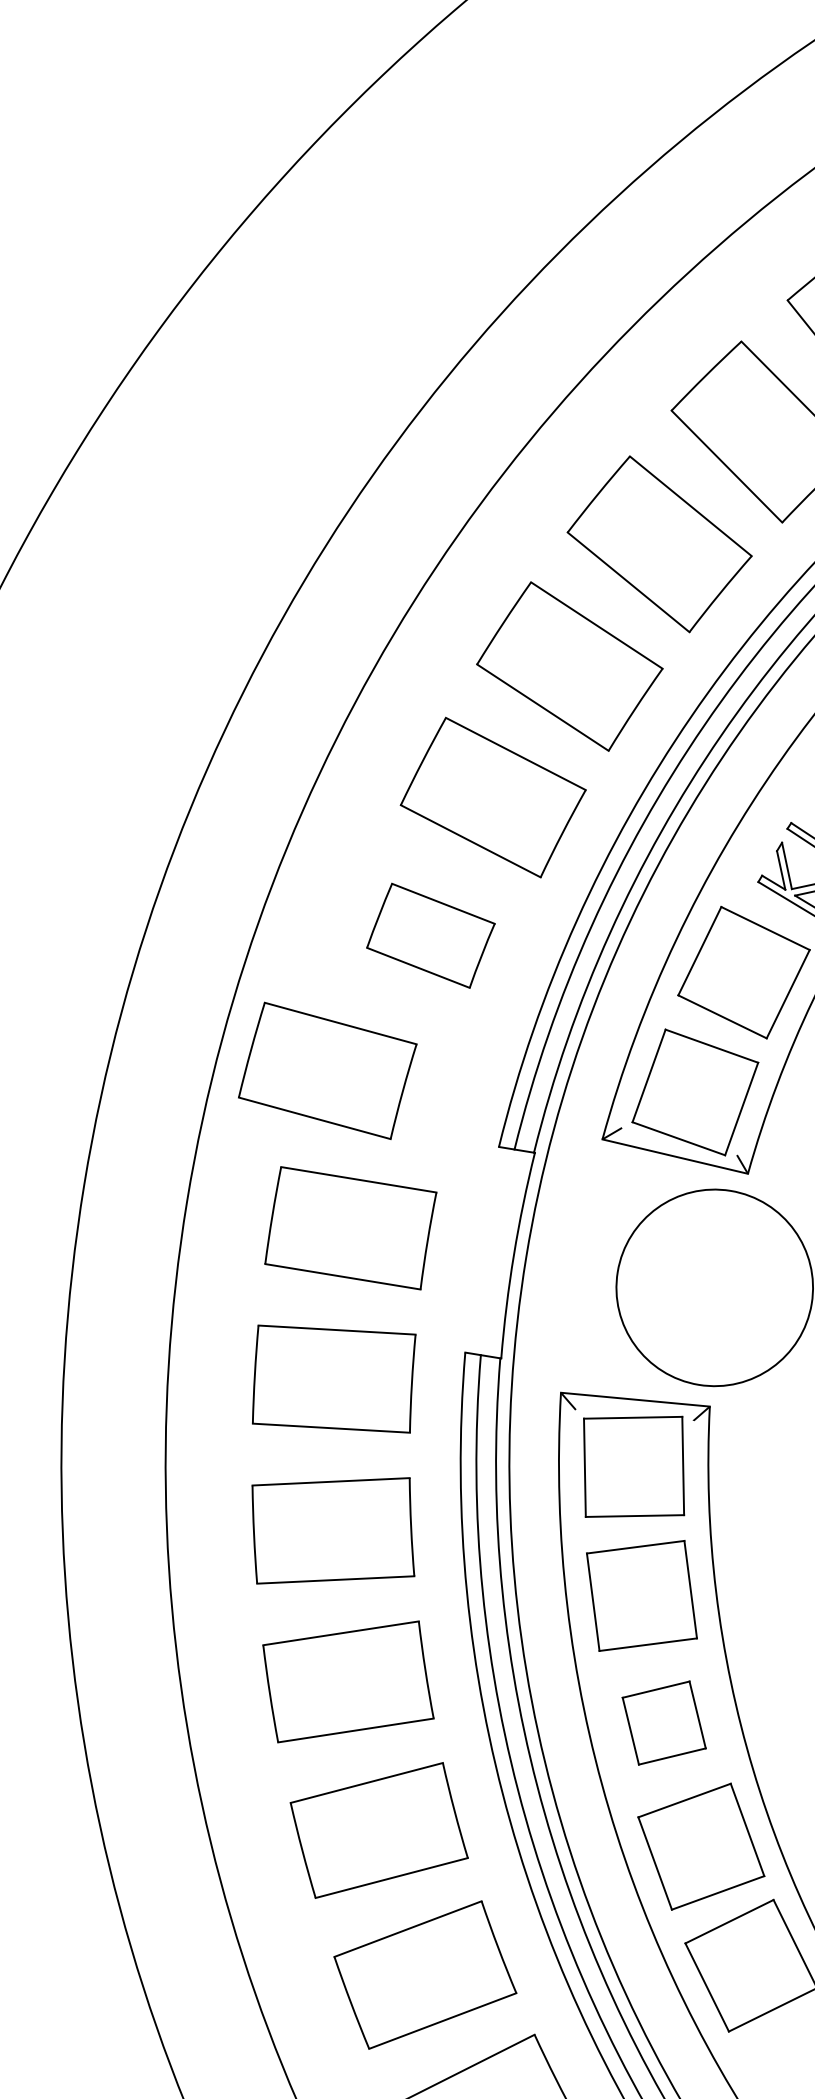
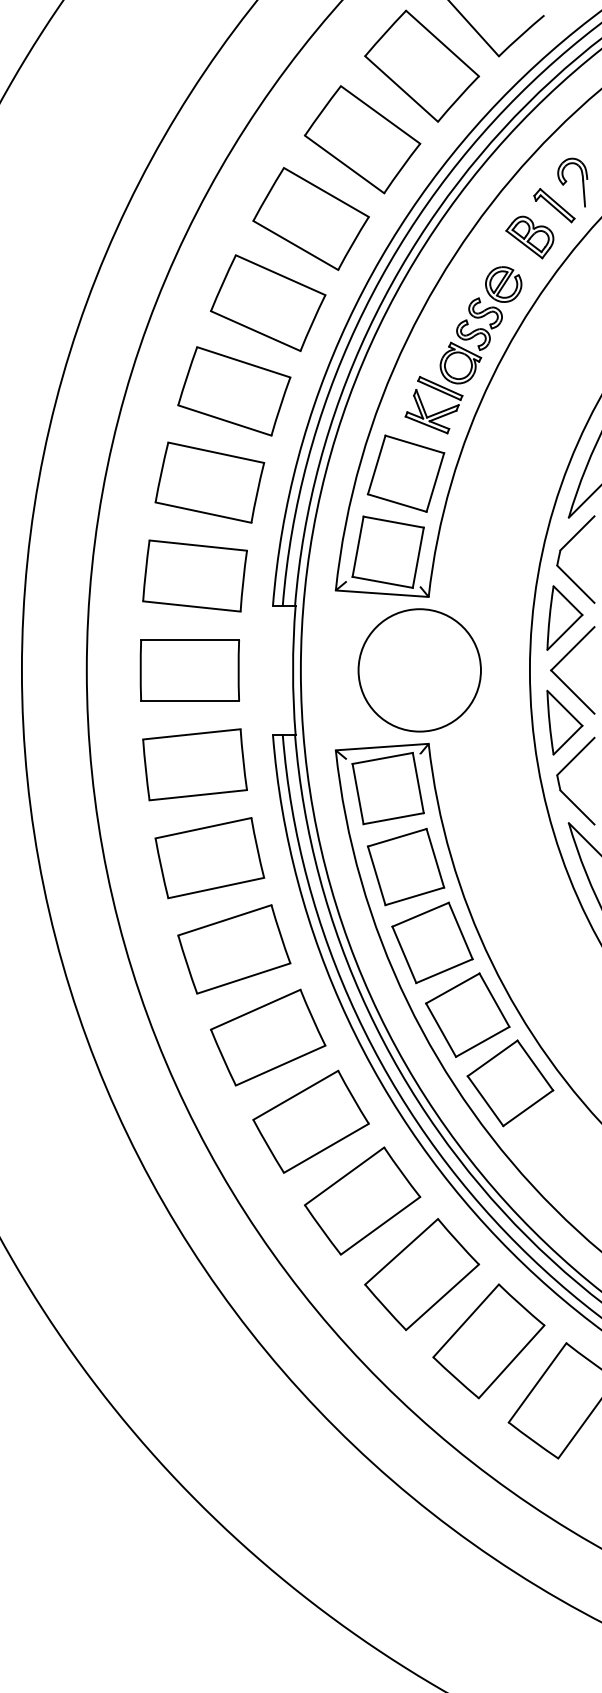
part: (430, 935) -> (209, 482), size x1.43
part: (326, 1069) -> (194, 575), moved
part: (664, 1722) -> (432, 942), size x1.43

